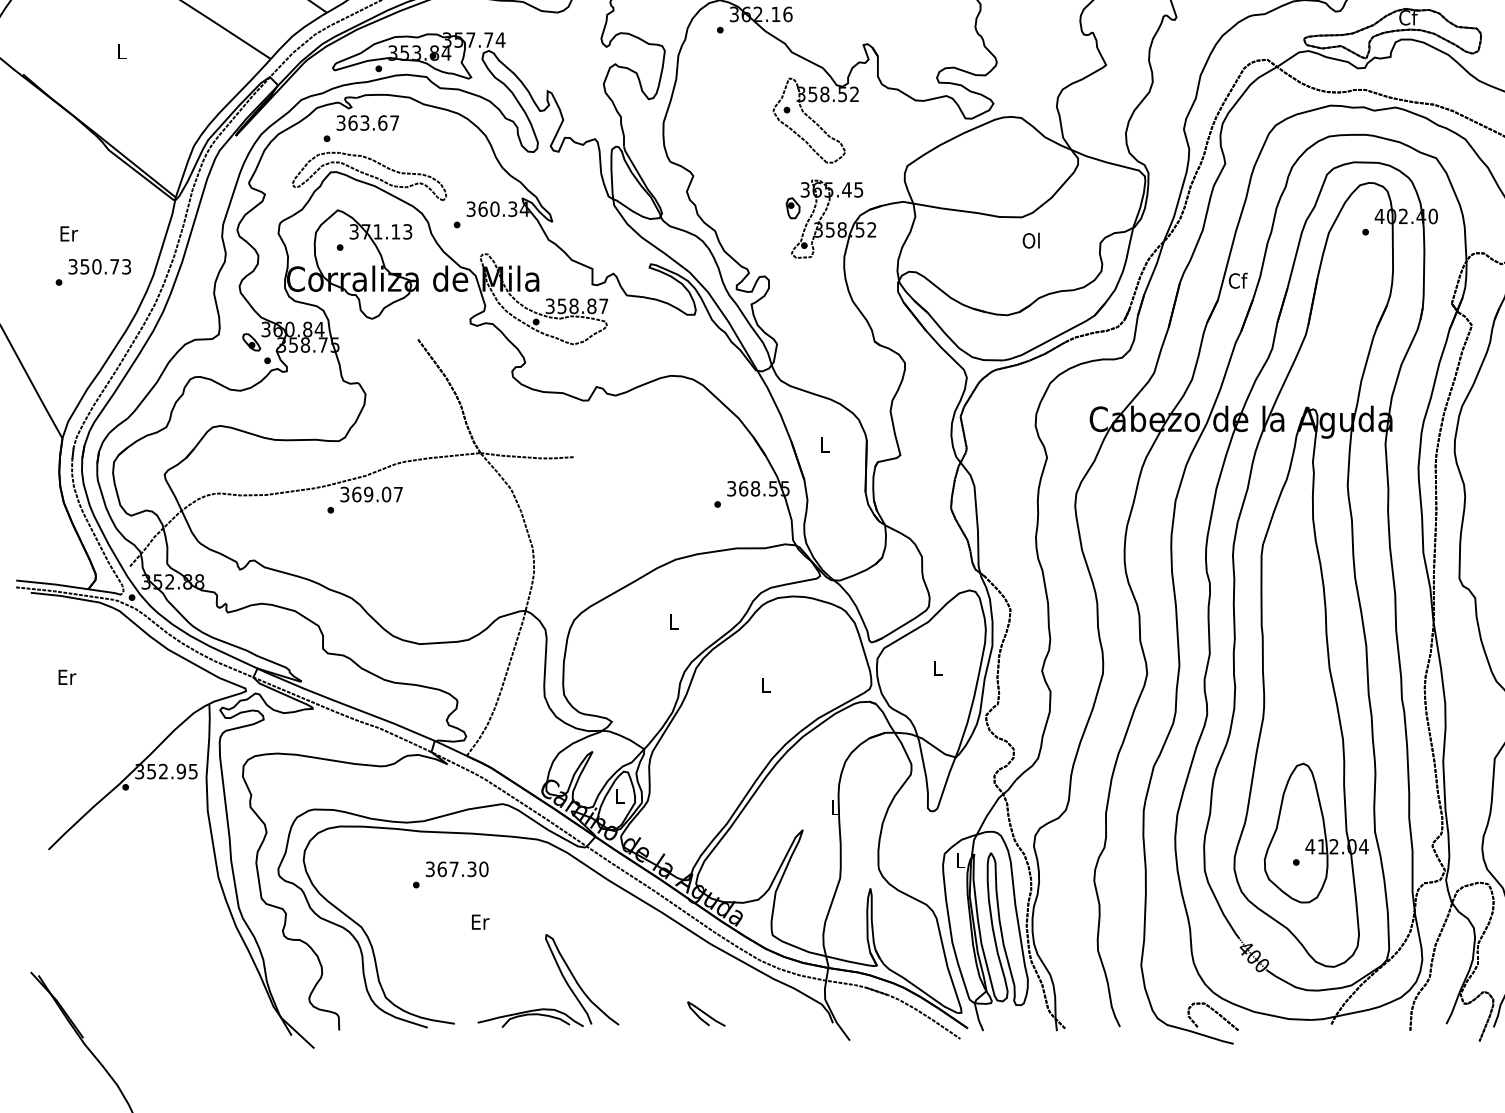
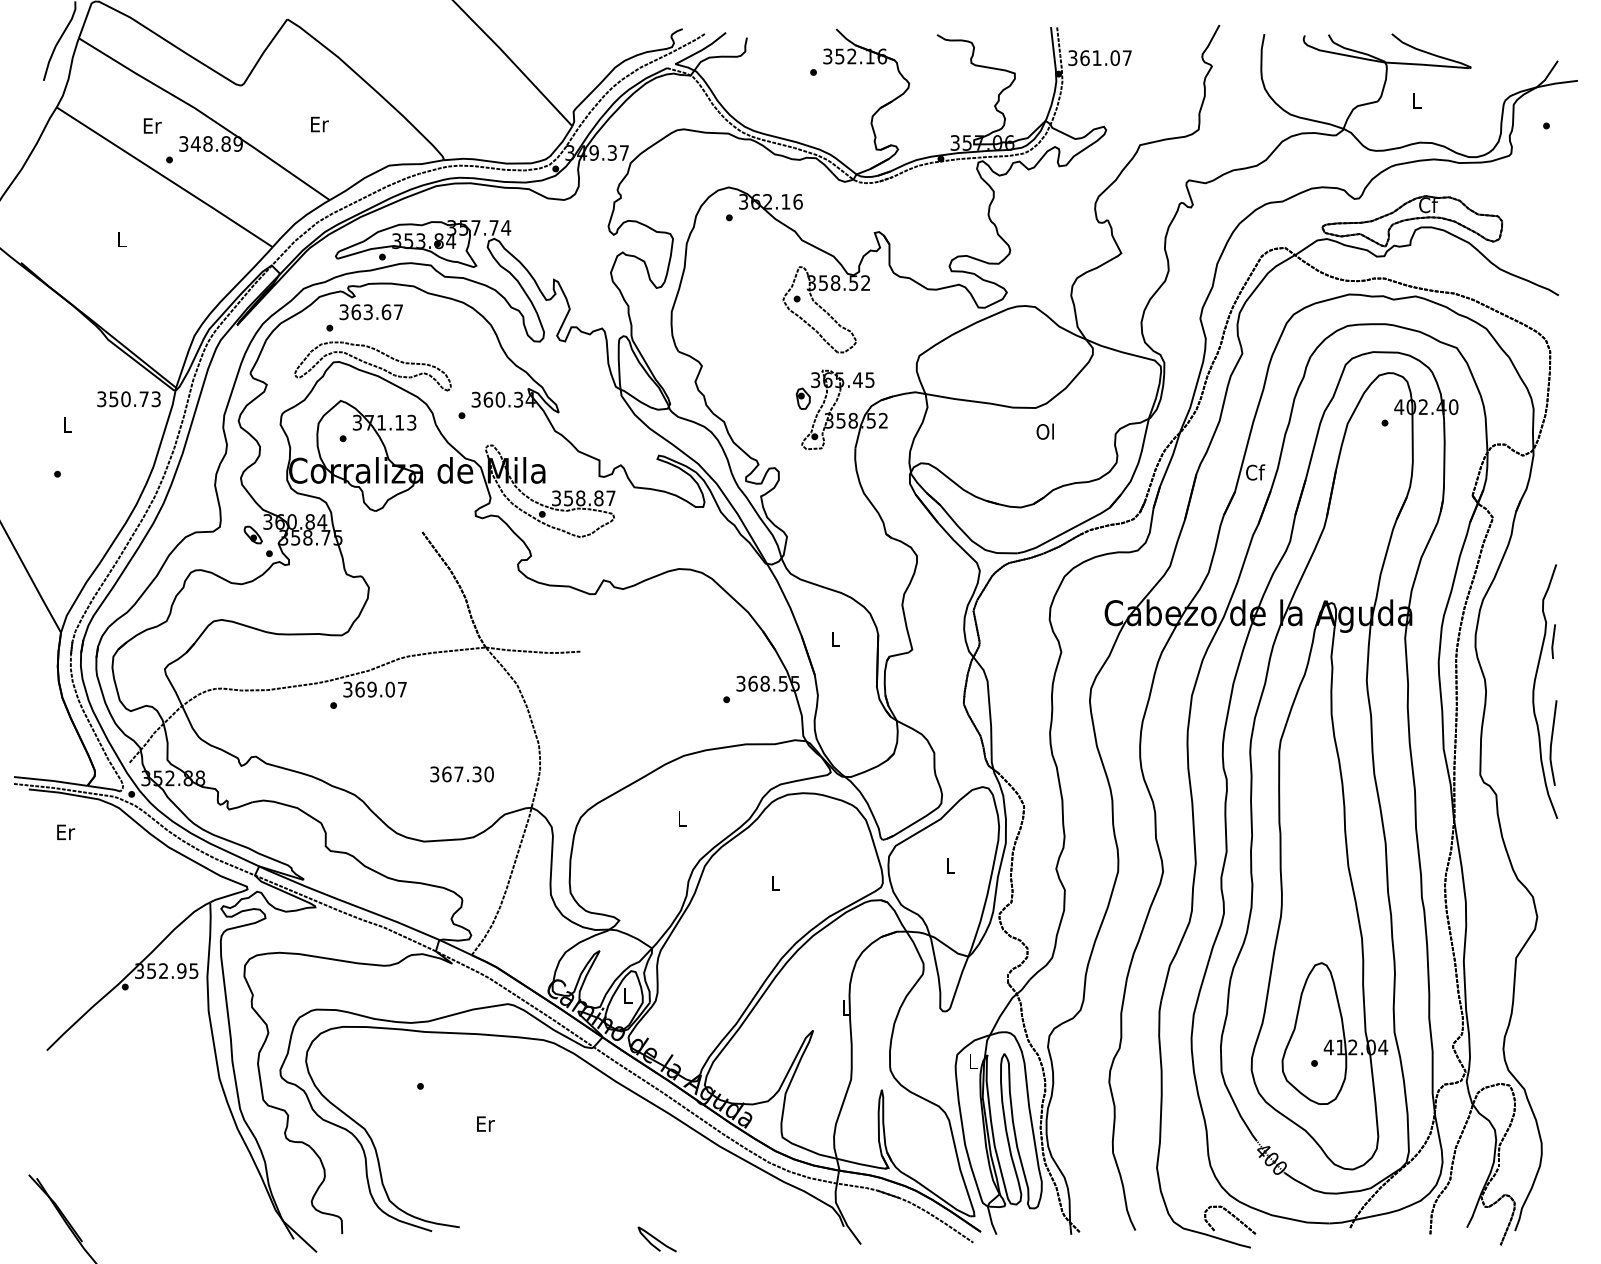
text: (68, 233) -> (67, 424), Er -> L
text: (99, 267) -> (128, 399), moved
text: (67, 676) -> (66, 831), moved
text: (456, 869) -> (461, 774), moved
part: (560, 974) -> (567, 1177), removed
curve: (705, 1014) -> (656, 1239), moved

